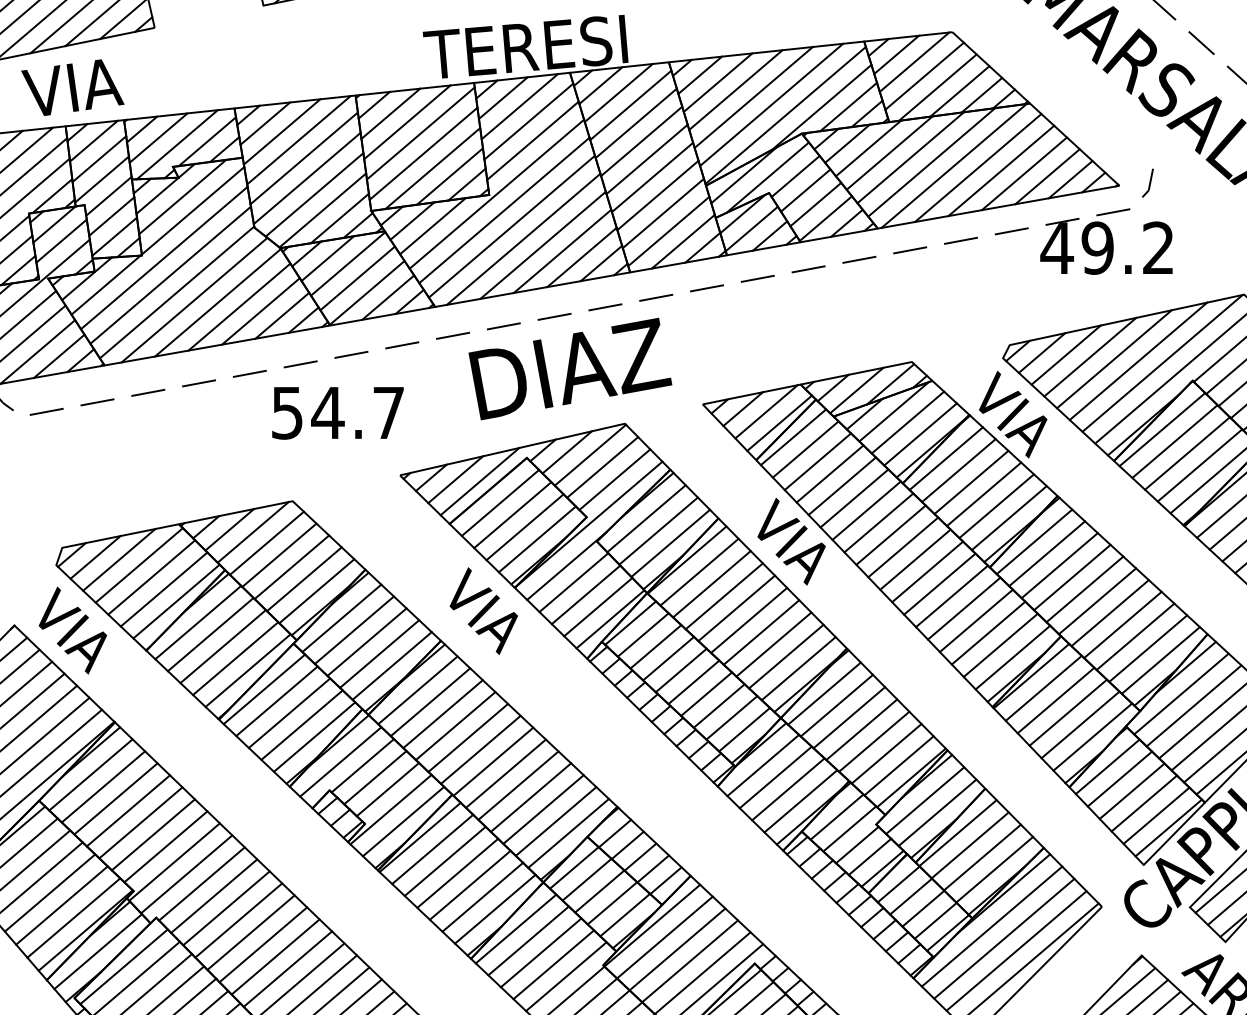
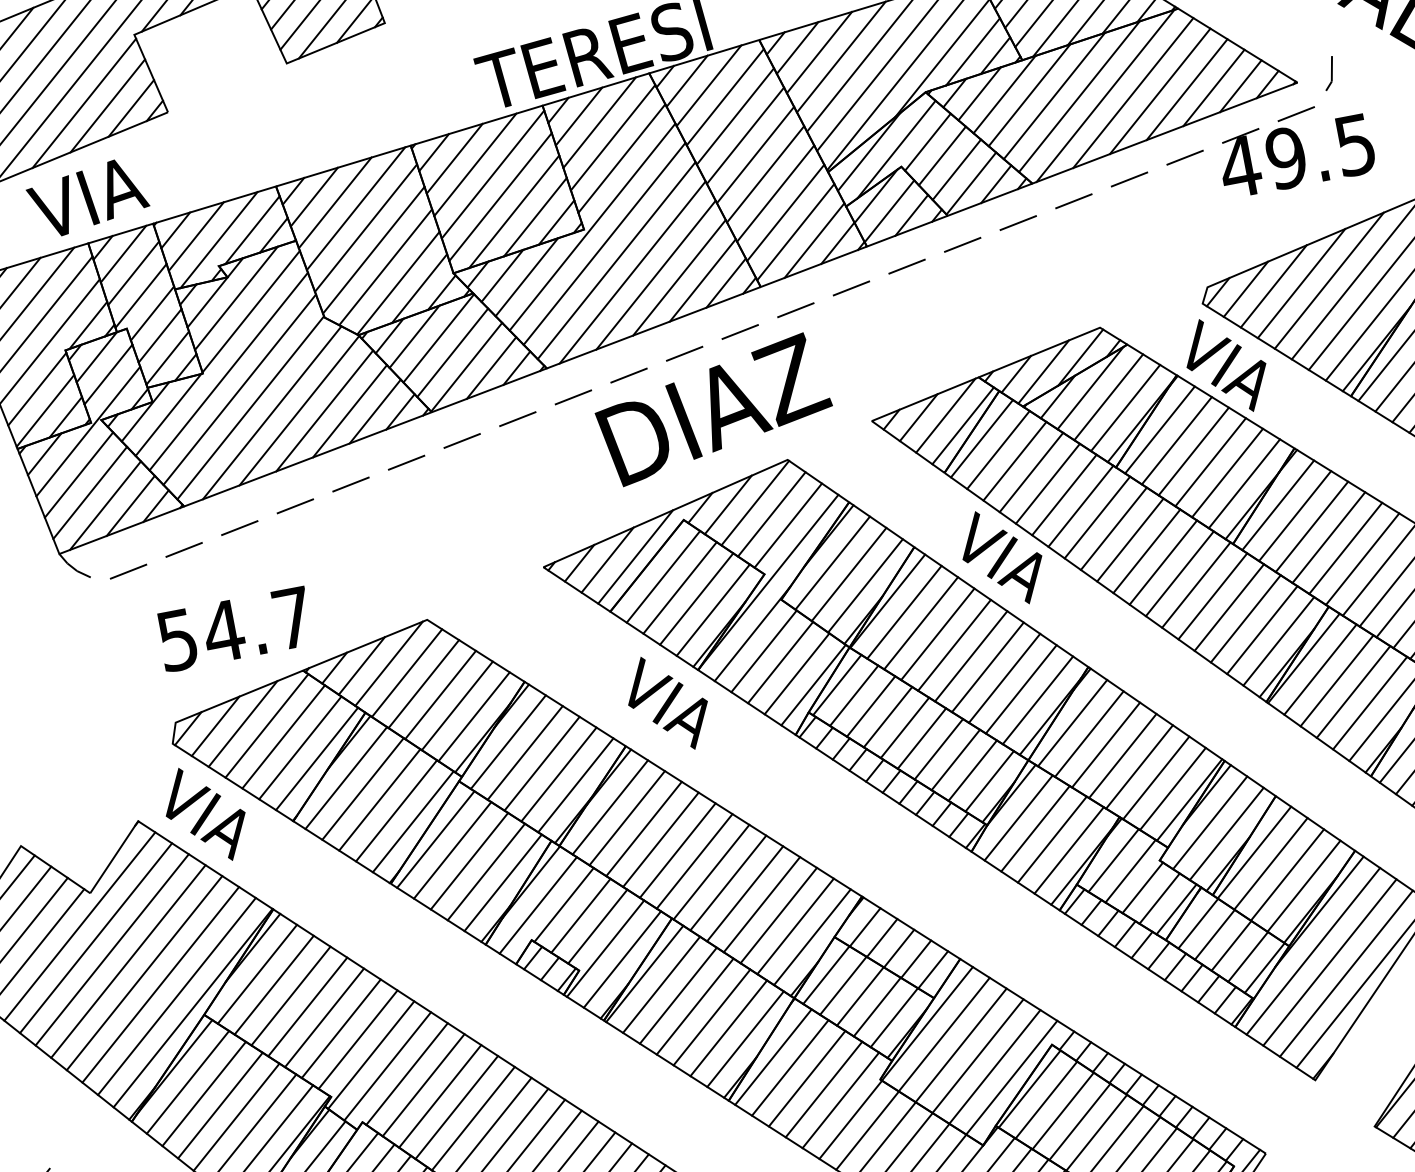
text: (1158, 247) -> (1355, 144), 49.2 -> 49.5
text: (337, 413) -> (234, 629), moved

